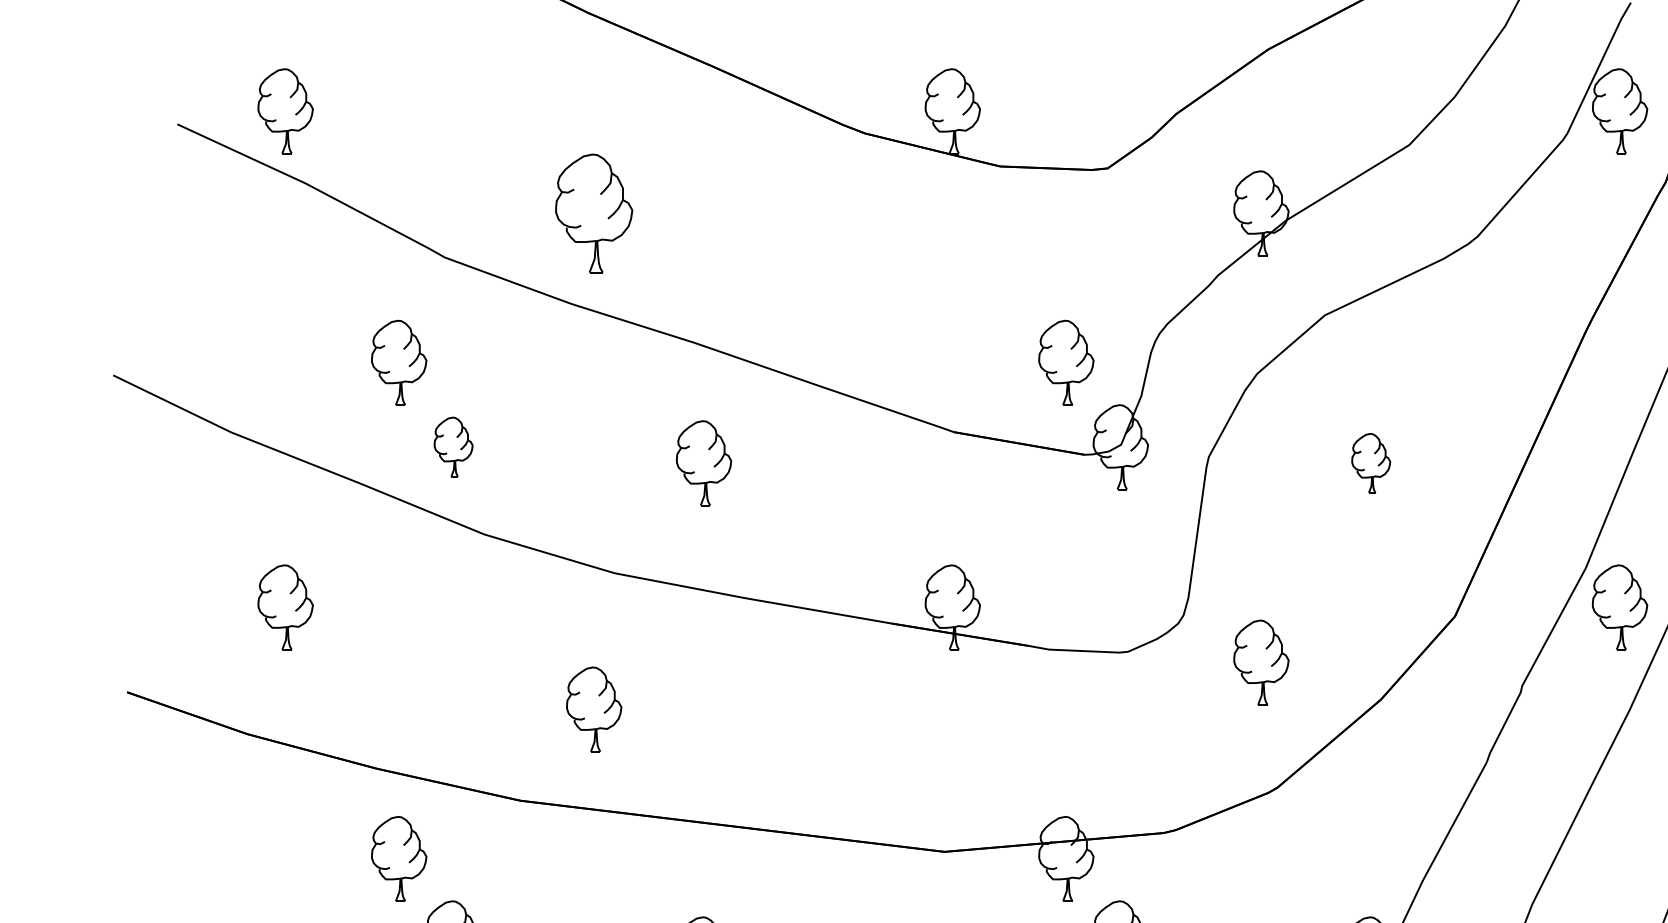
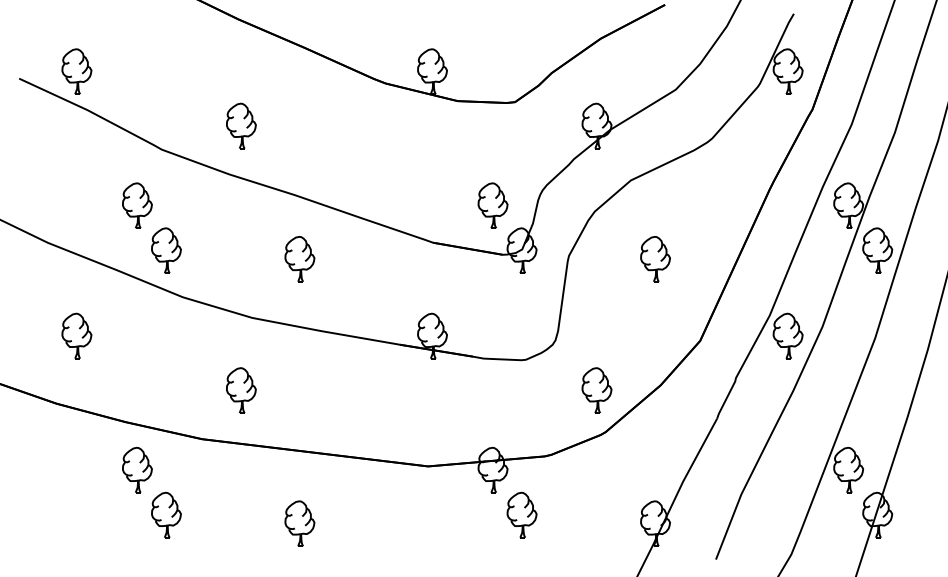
part: (594, 212) -> (241, 125), size x0.71
part: (453, 446) -> (166, 250), size x1.43
part: (1371, 463) -> (655, 259), size x1.43
part: (1260, 662) -> (596, 390), moved

